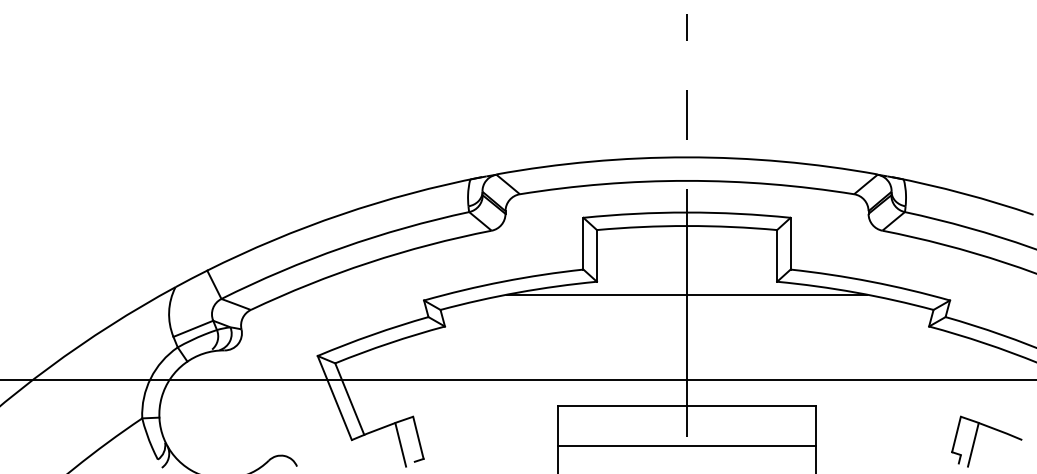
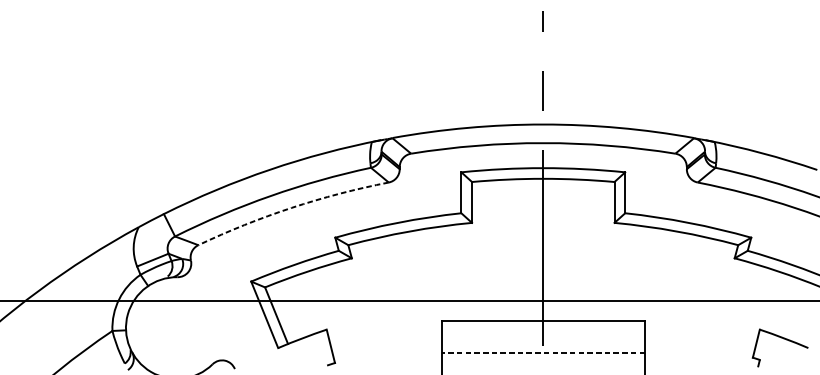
arc: (368, 262) -> (291, 207), solid -> dashed
line: (687, 294) -> (543, 232), removed
line: (400, 444) -> (316, 351), removed
line: (972, 444) -> (769, 351), removed
line: (687, 445) -> (543, 352), solid -> dashed

